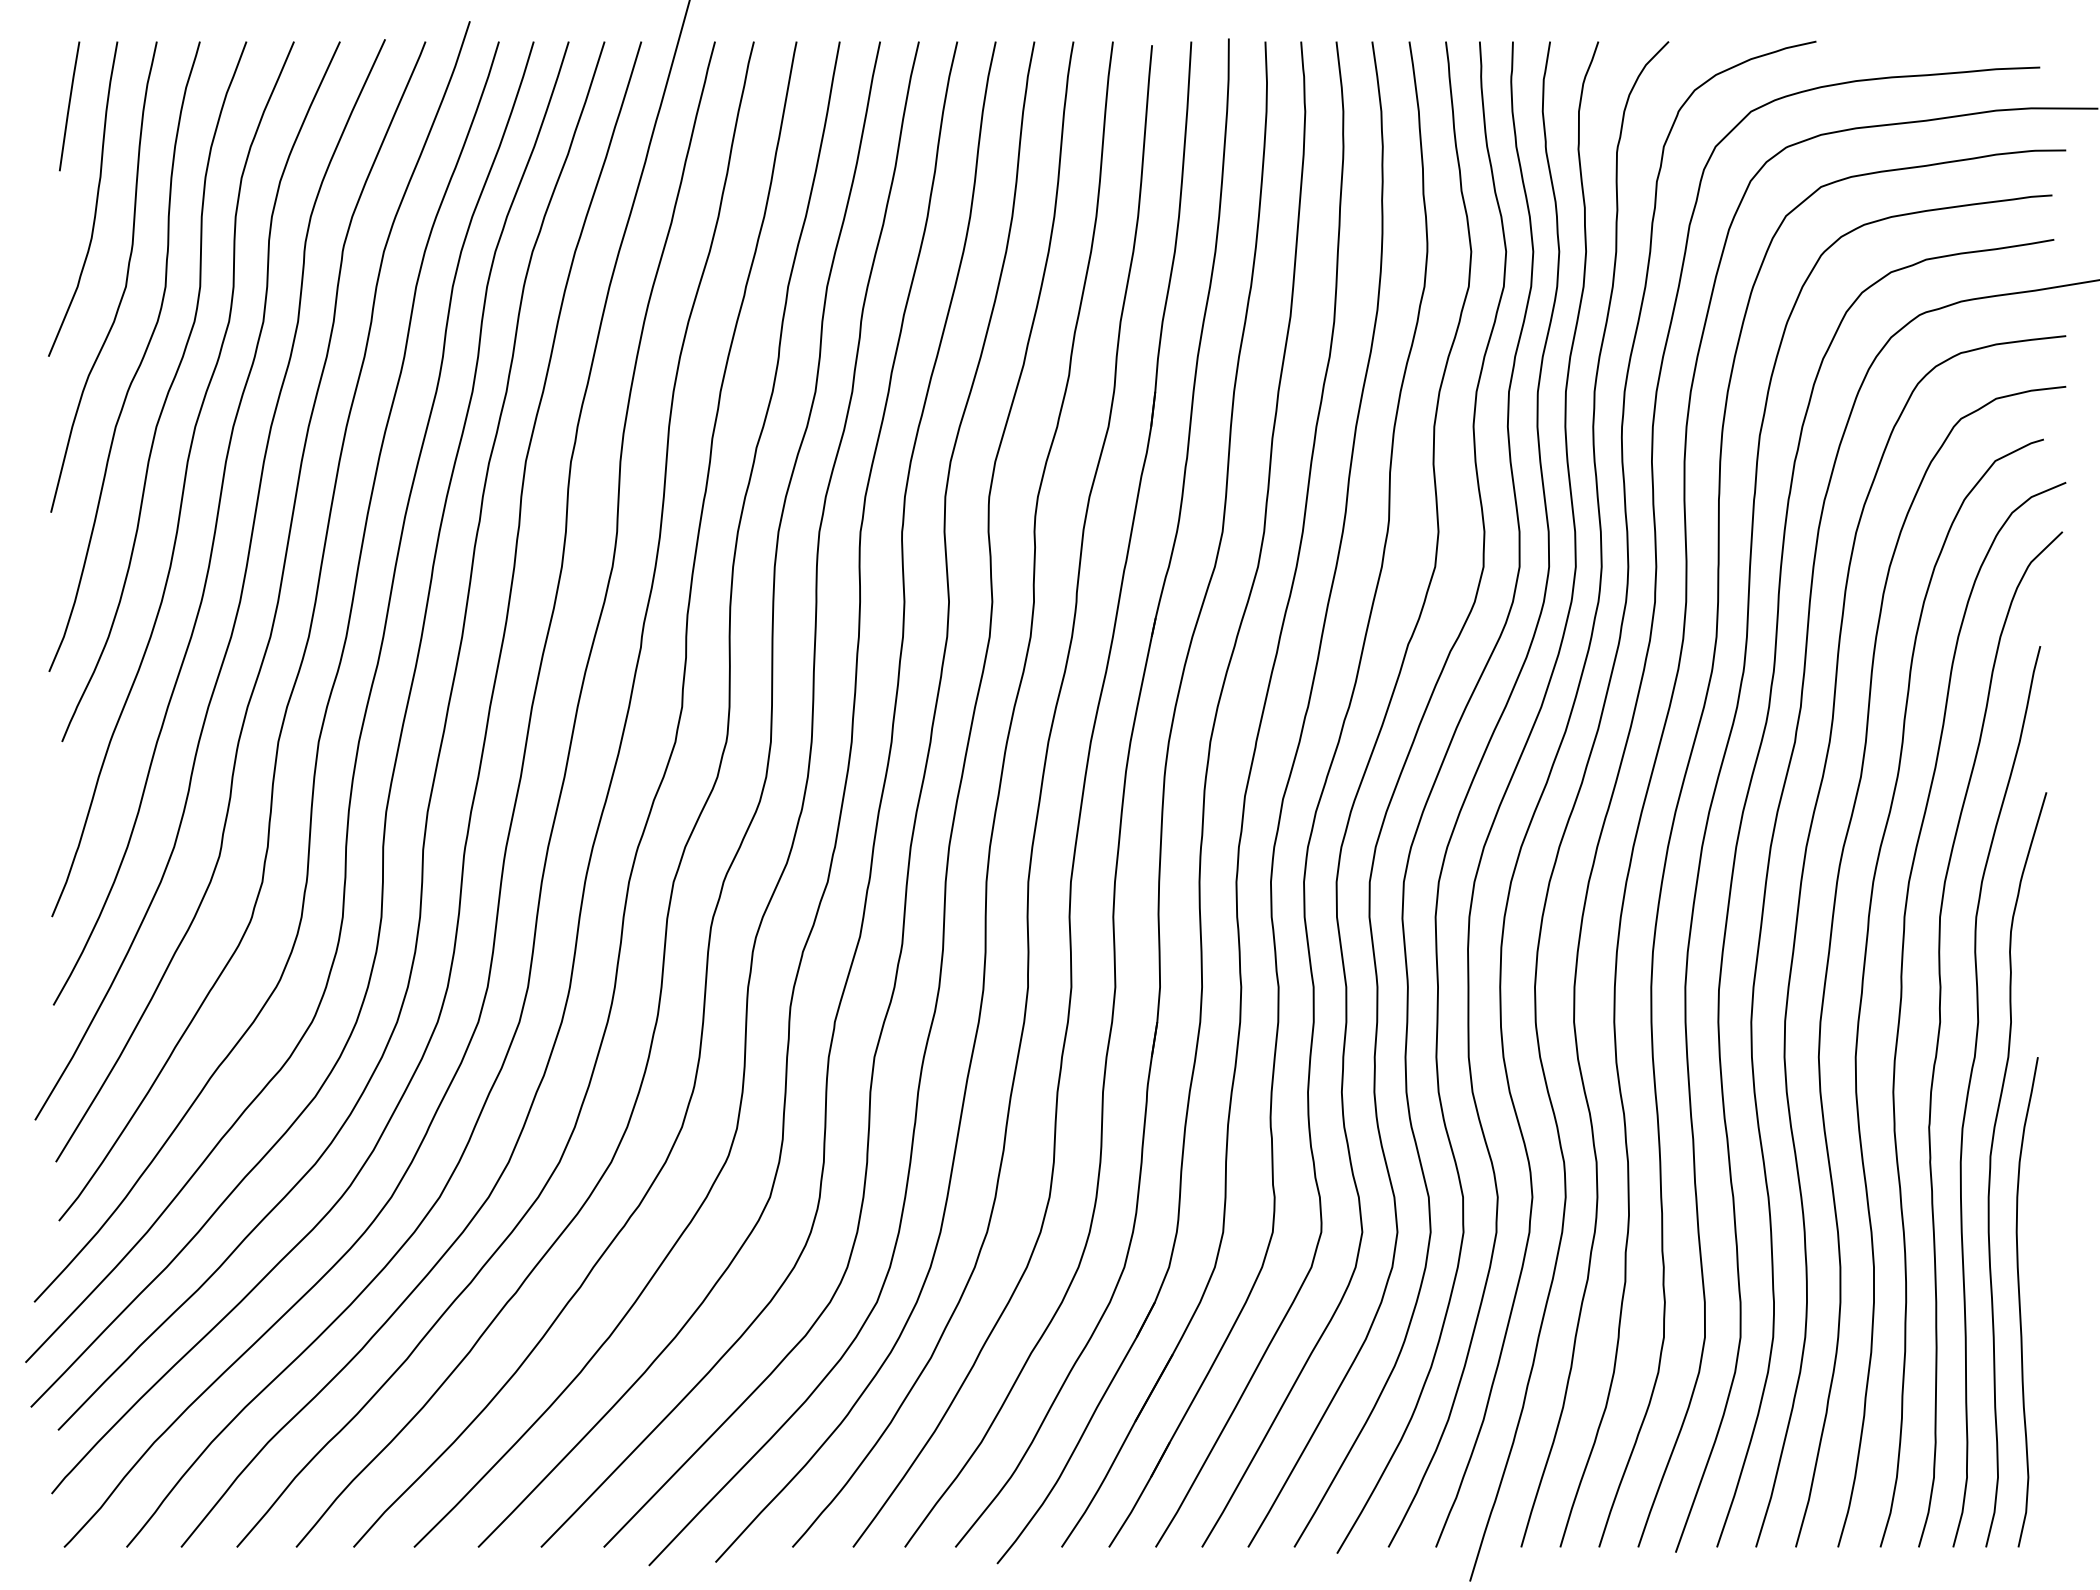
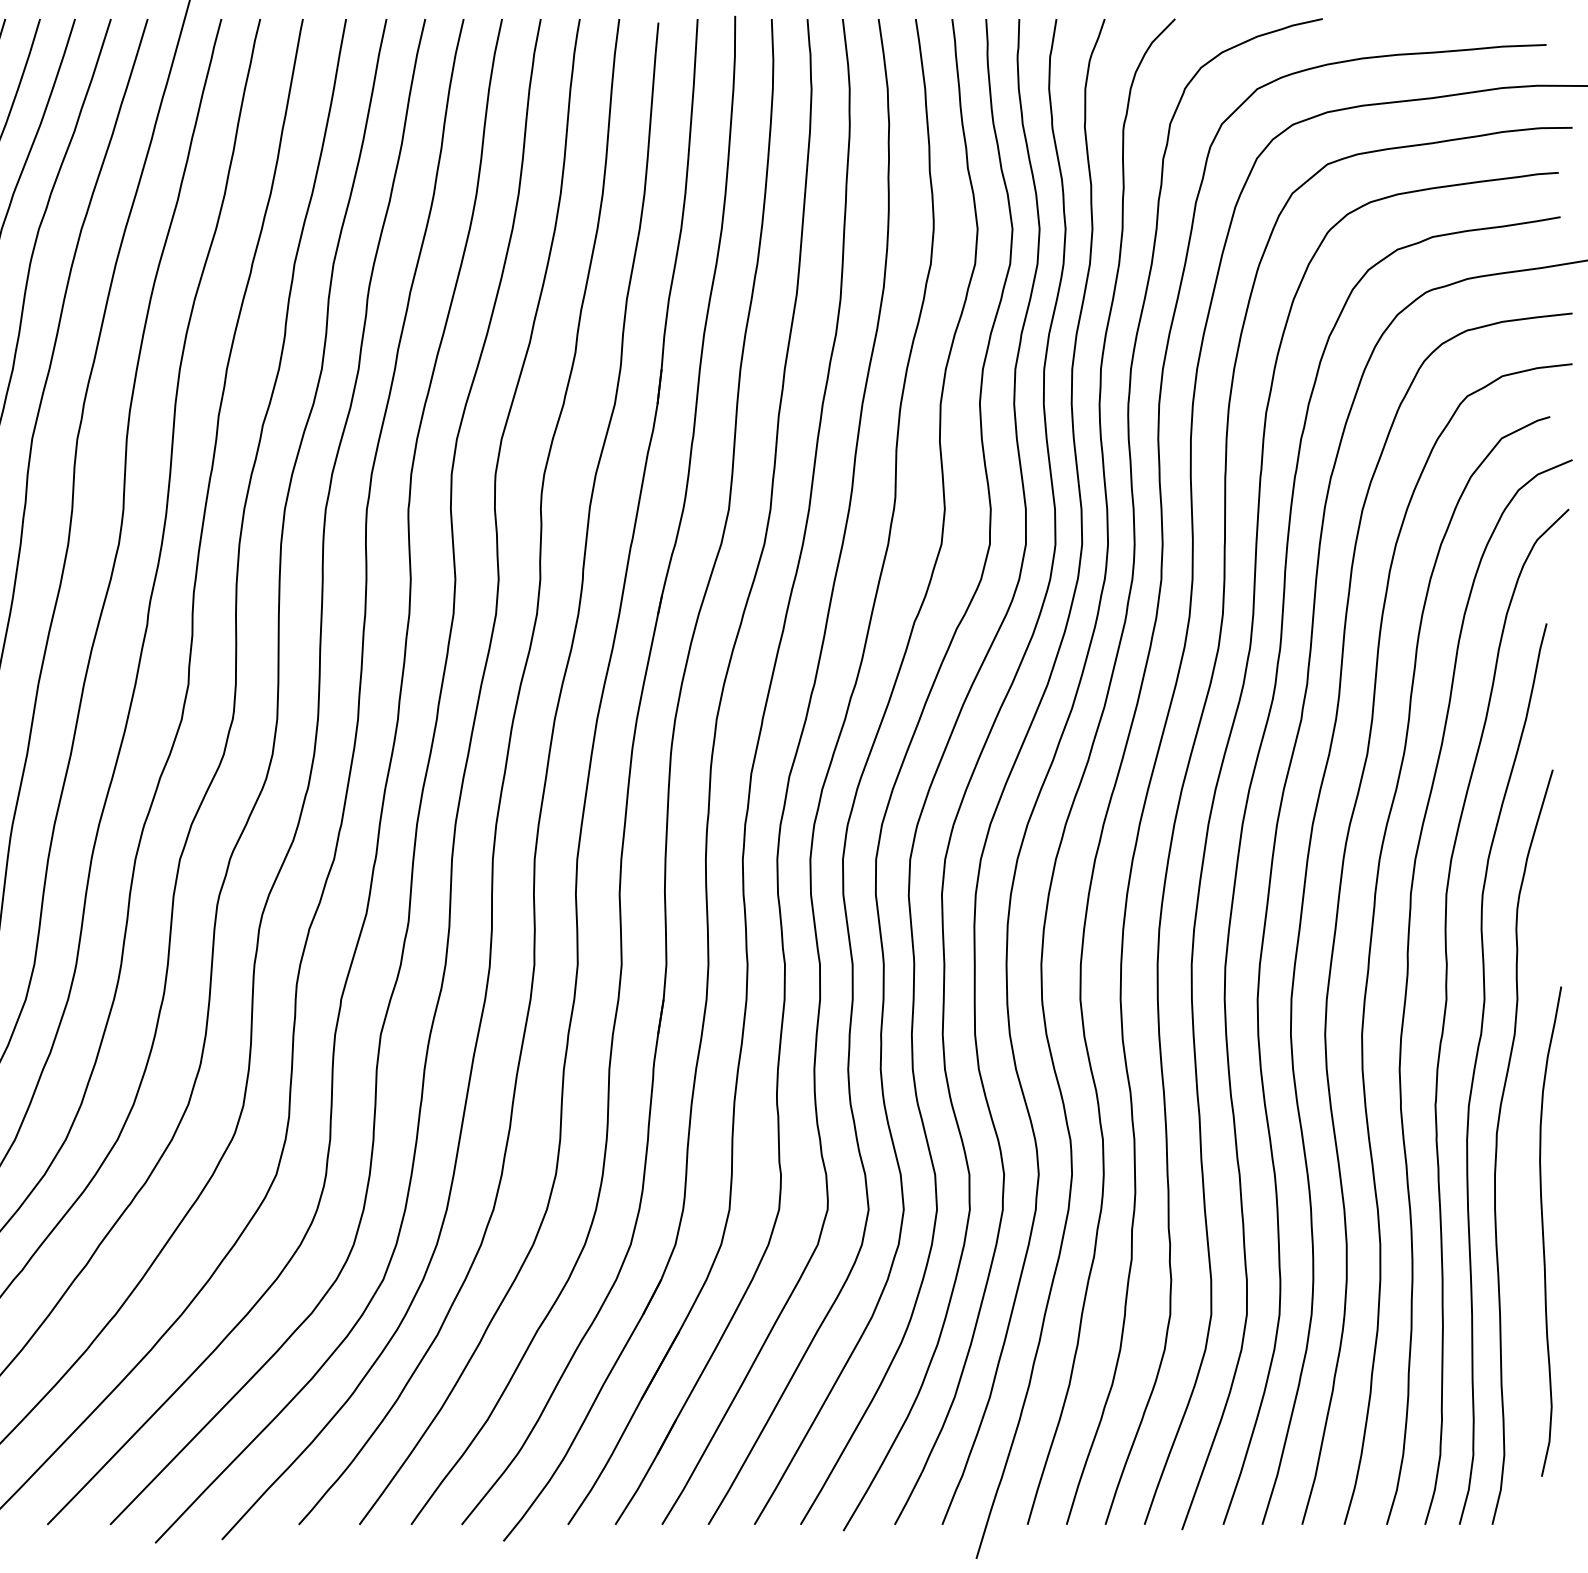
curve: (2020, 1302) -> (1543, 1231), moved

